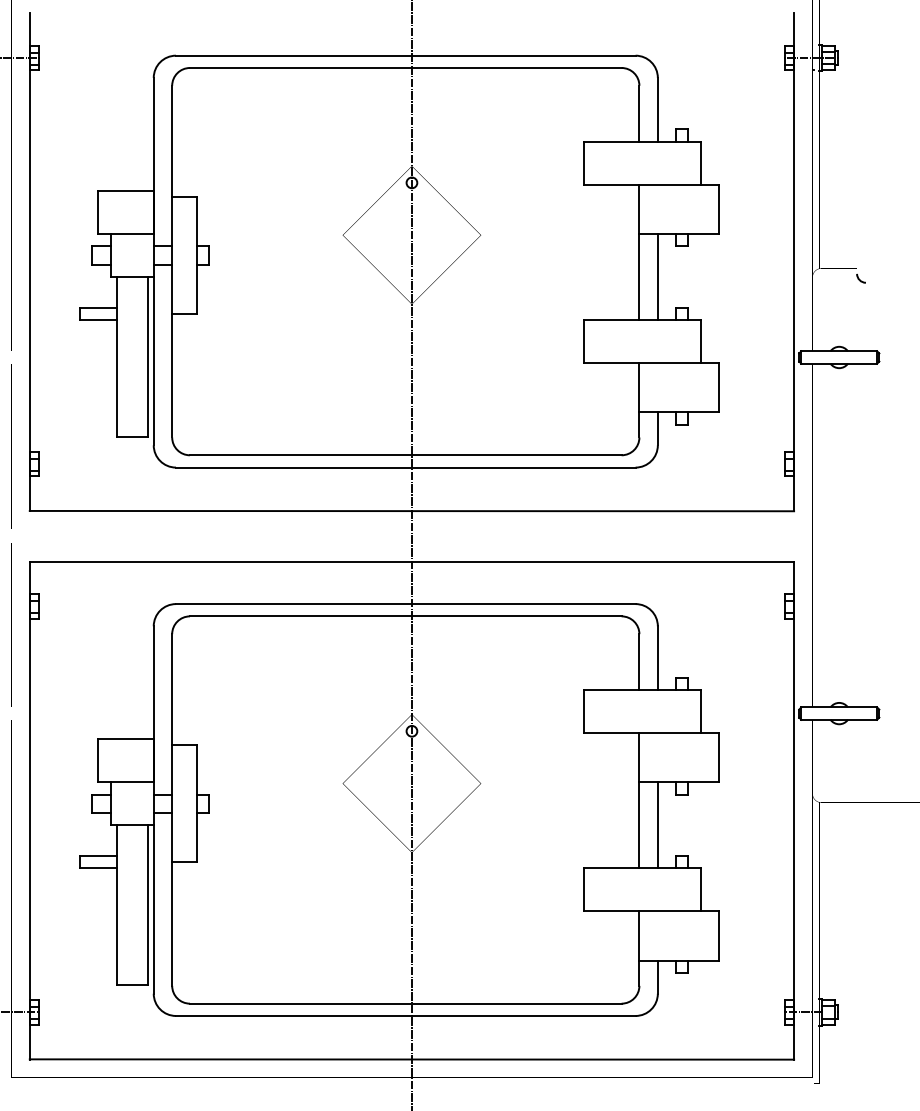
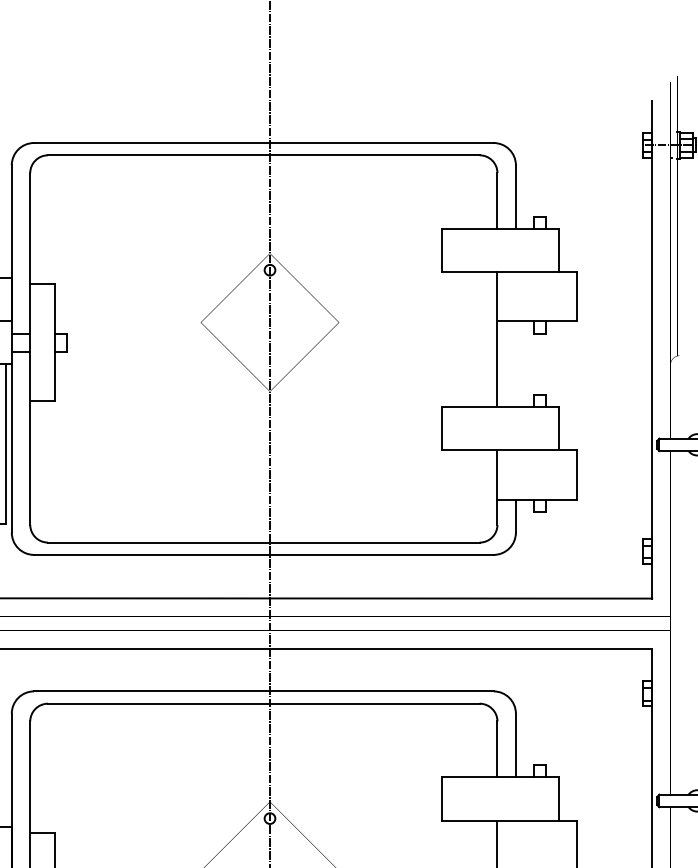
line: (657, 276) -> (515, 363), removed

